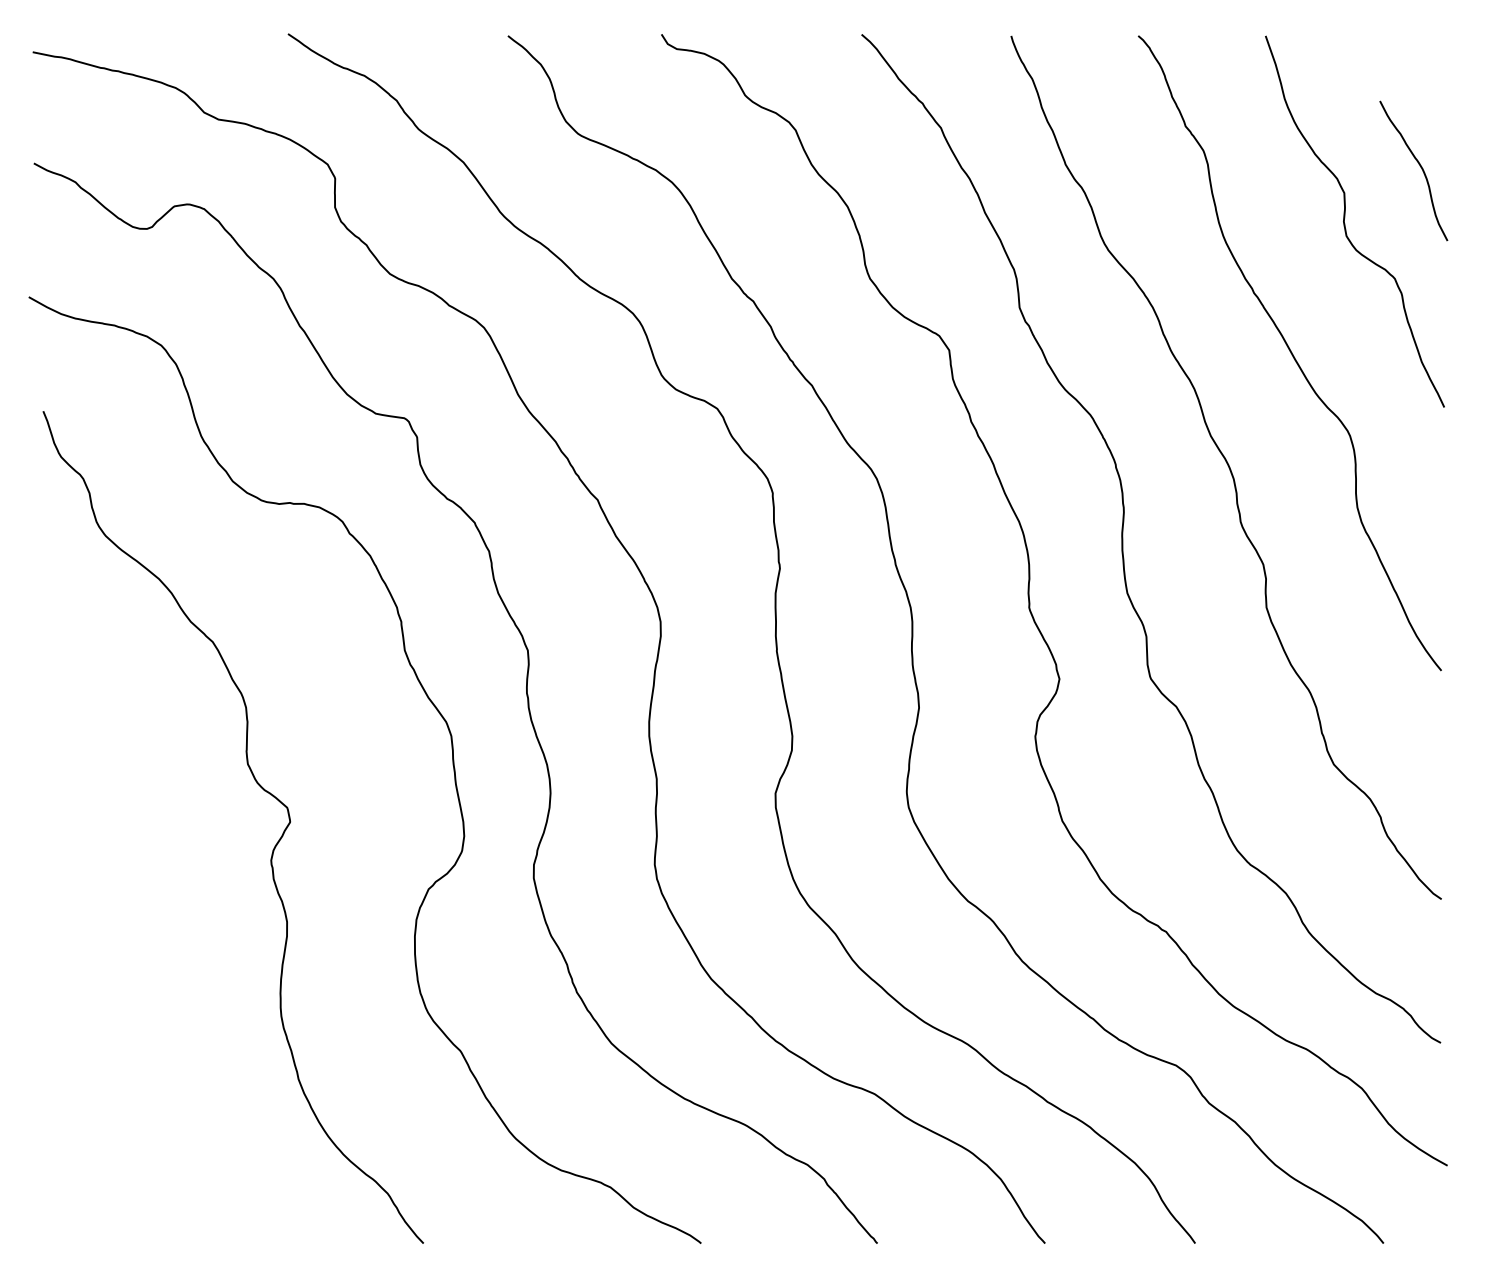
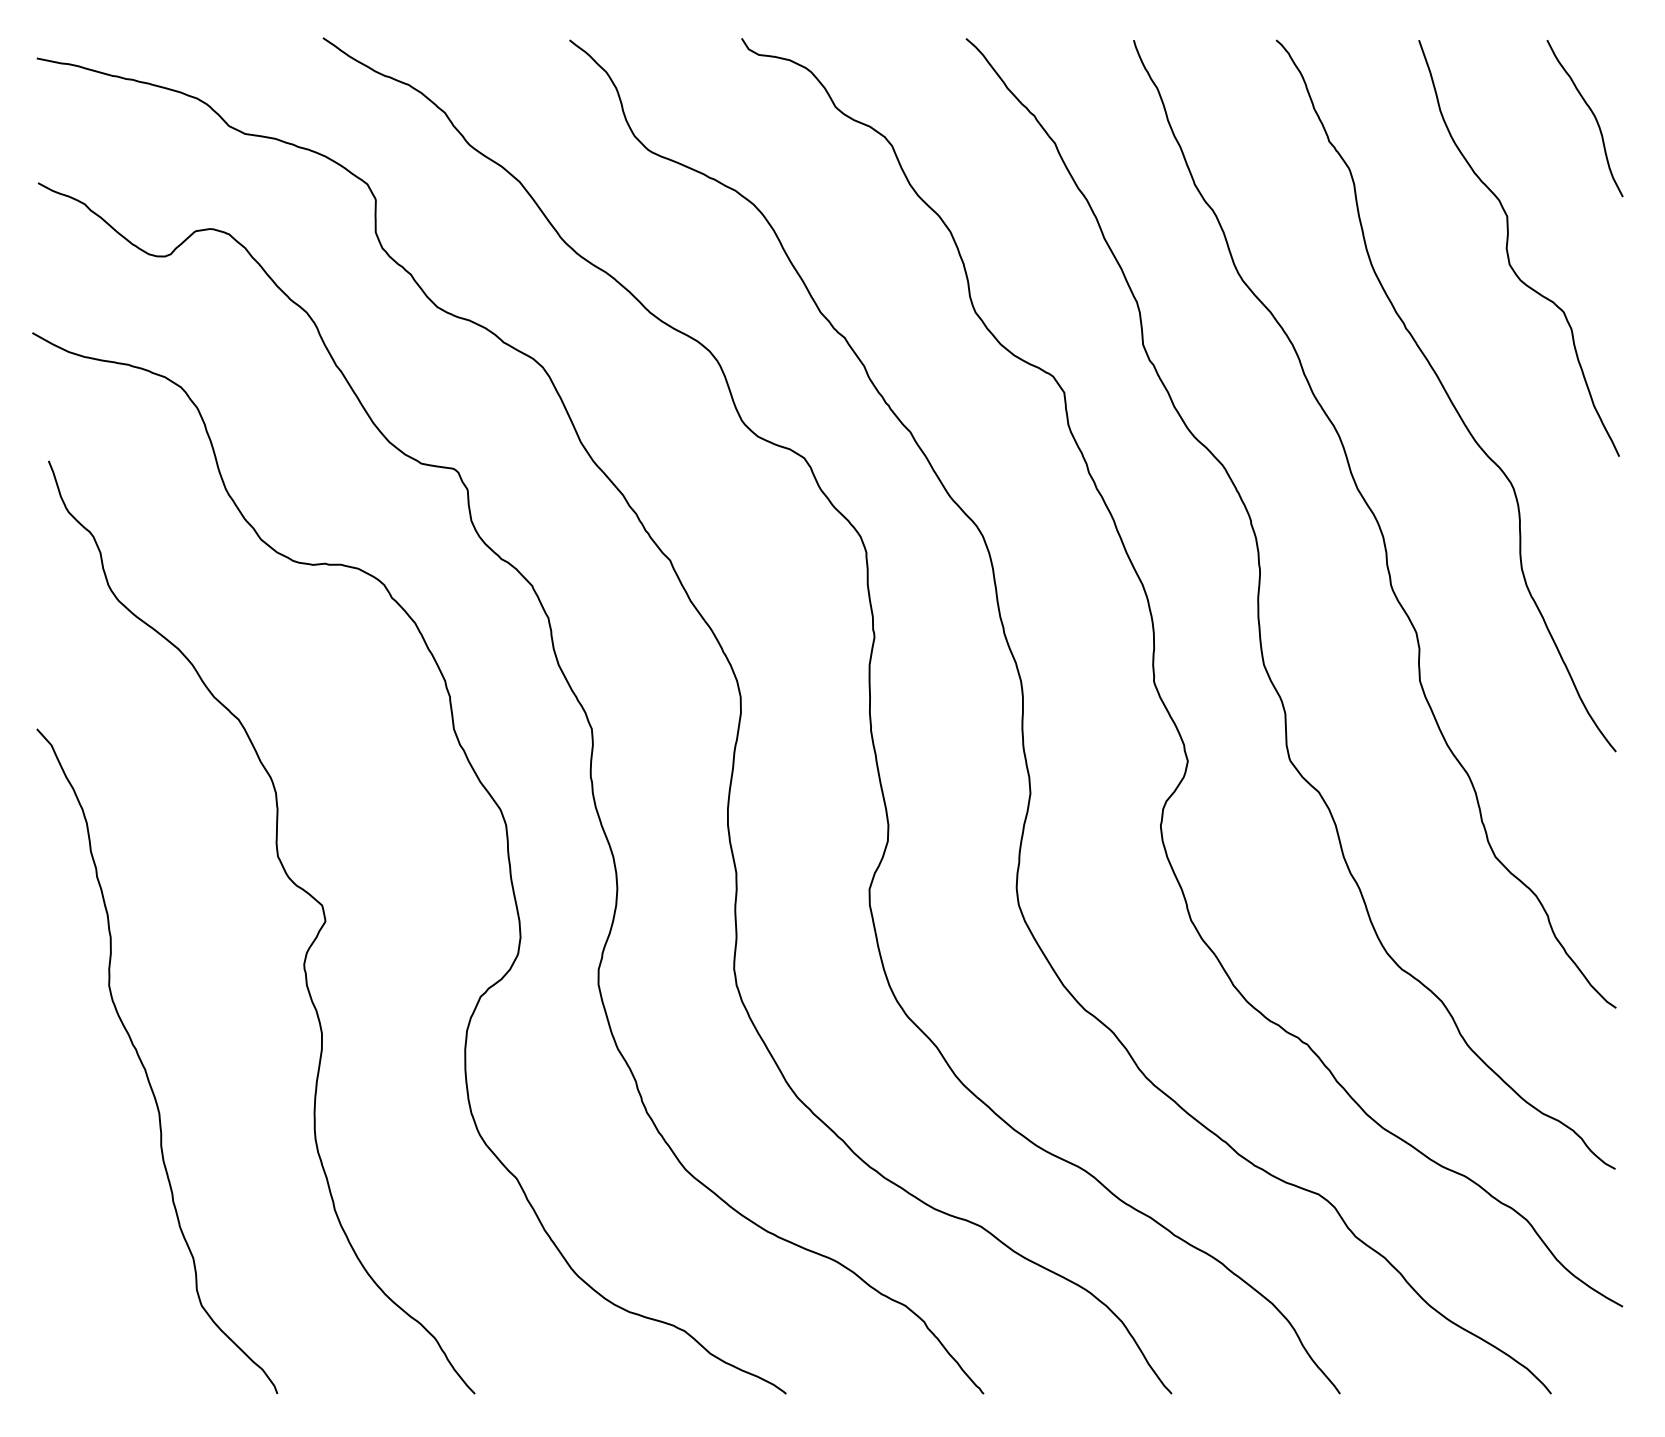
curve: (1420, 167) -> (1592, 114), moved
curve: (129, 952) -> (145, 1067), added

